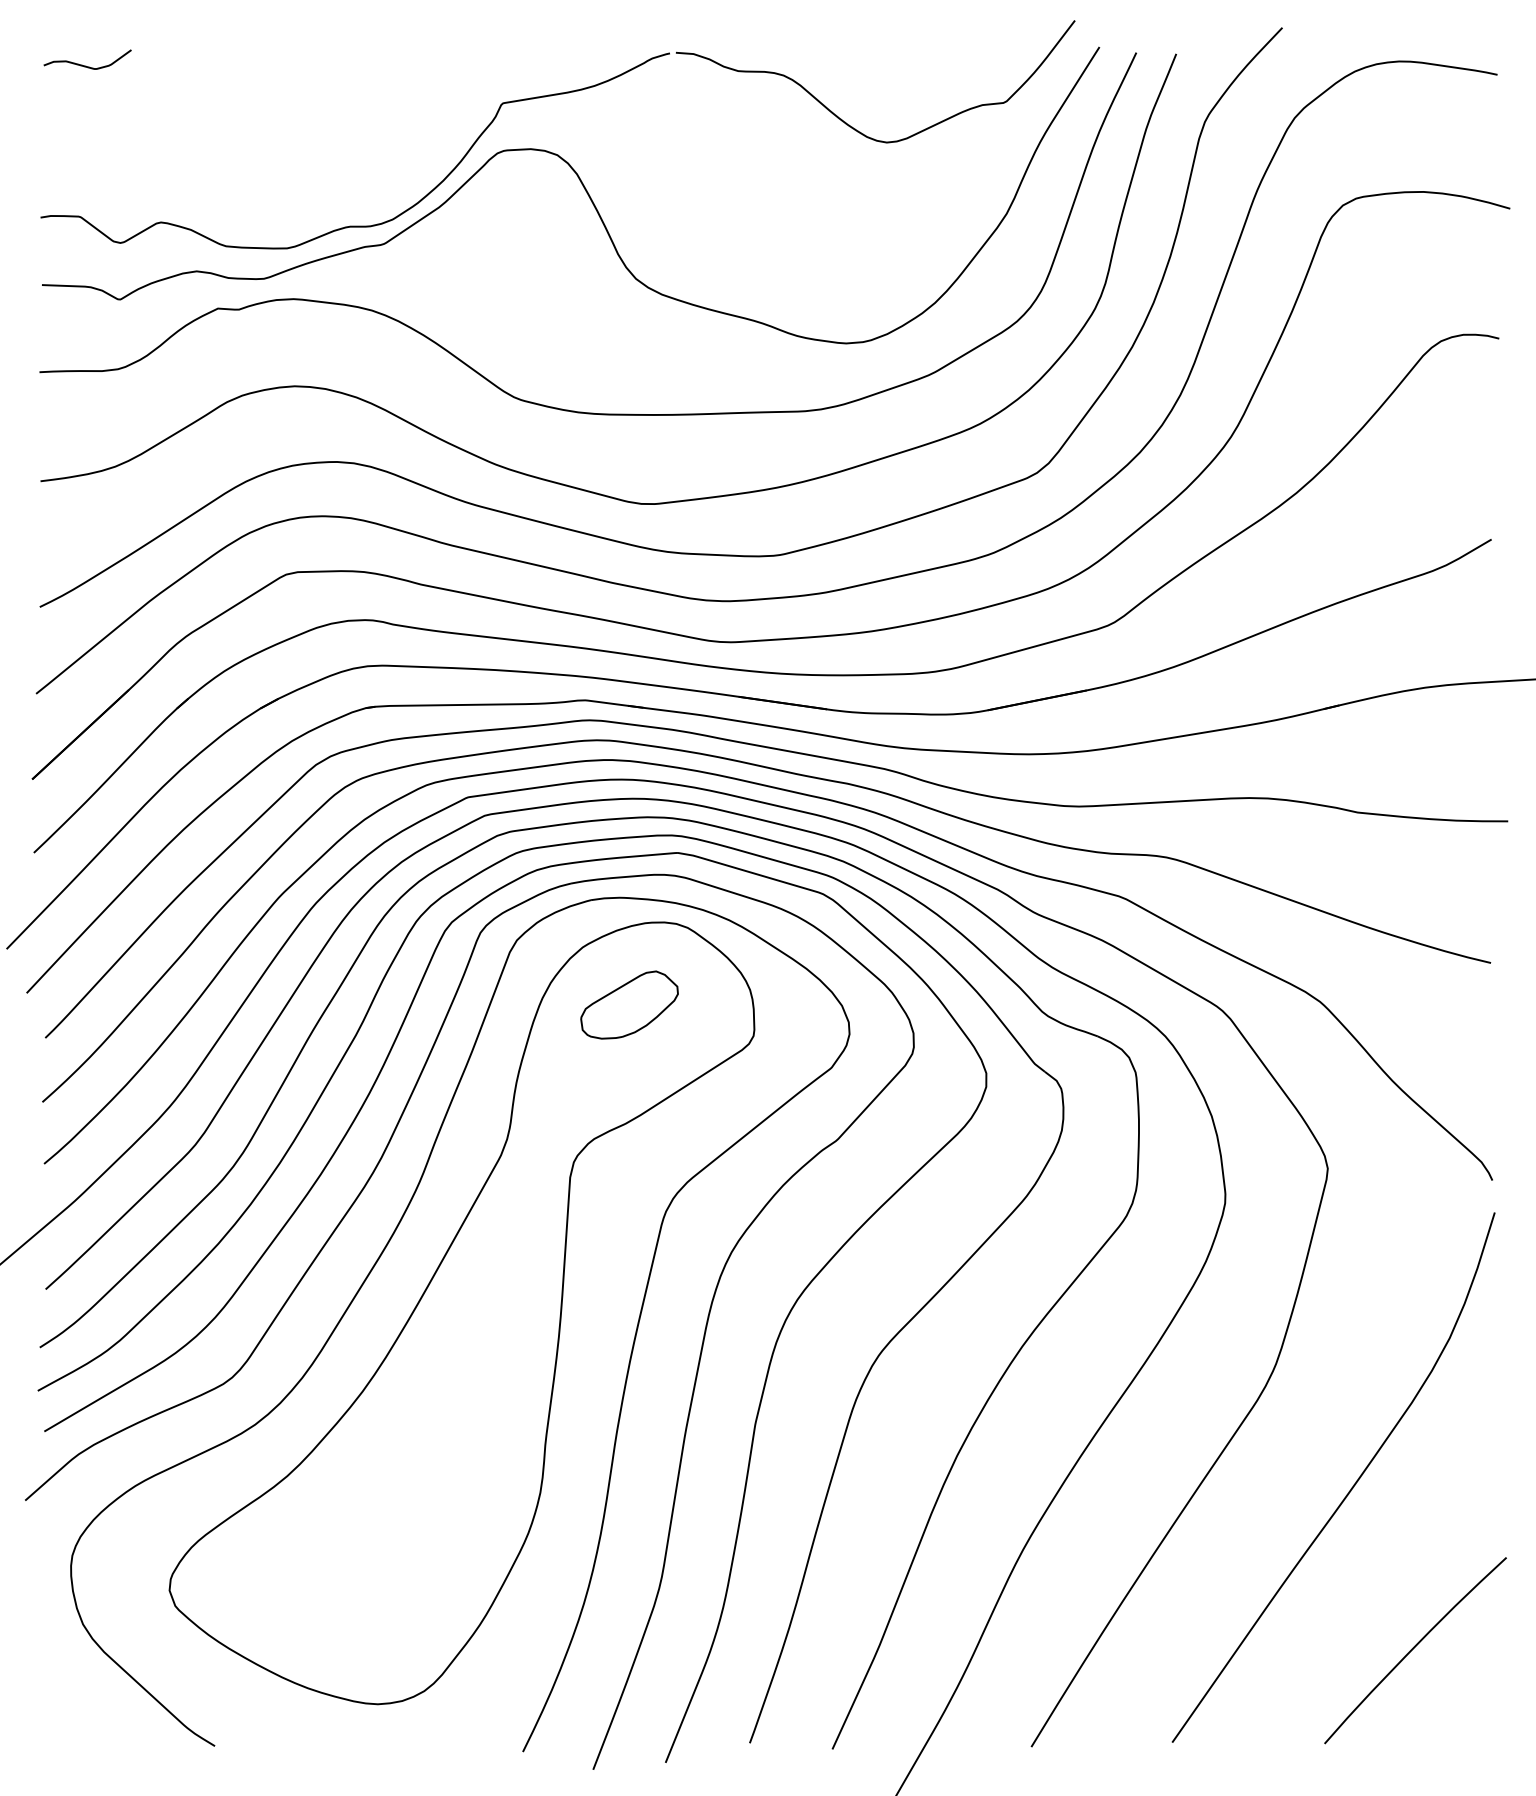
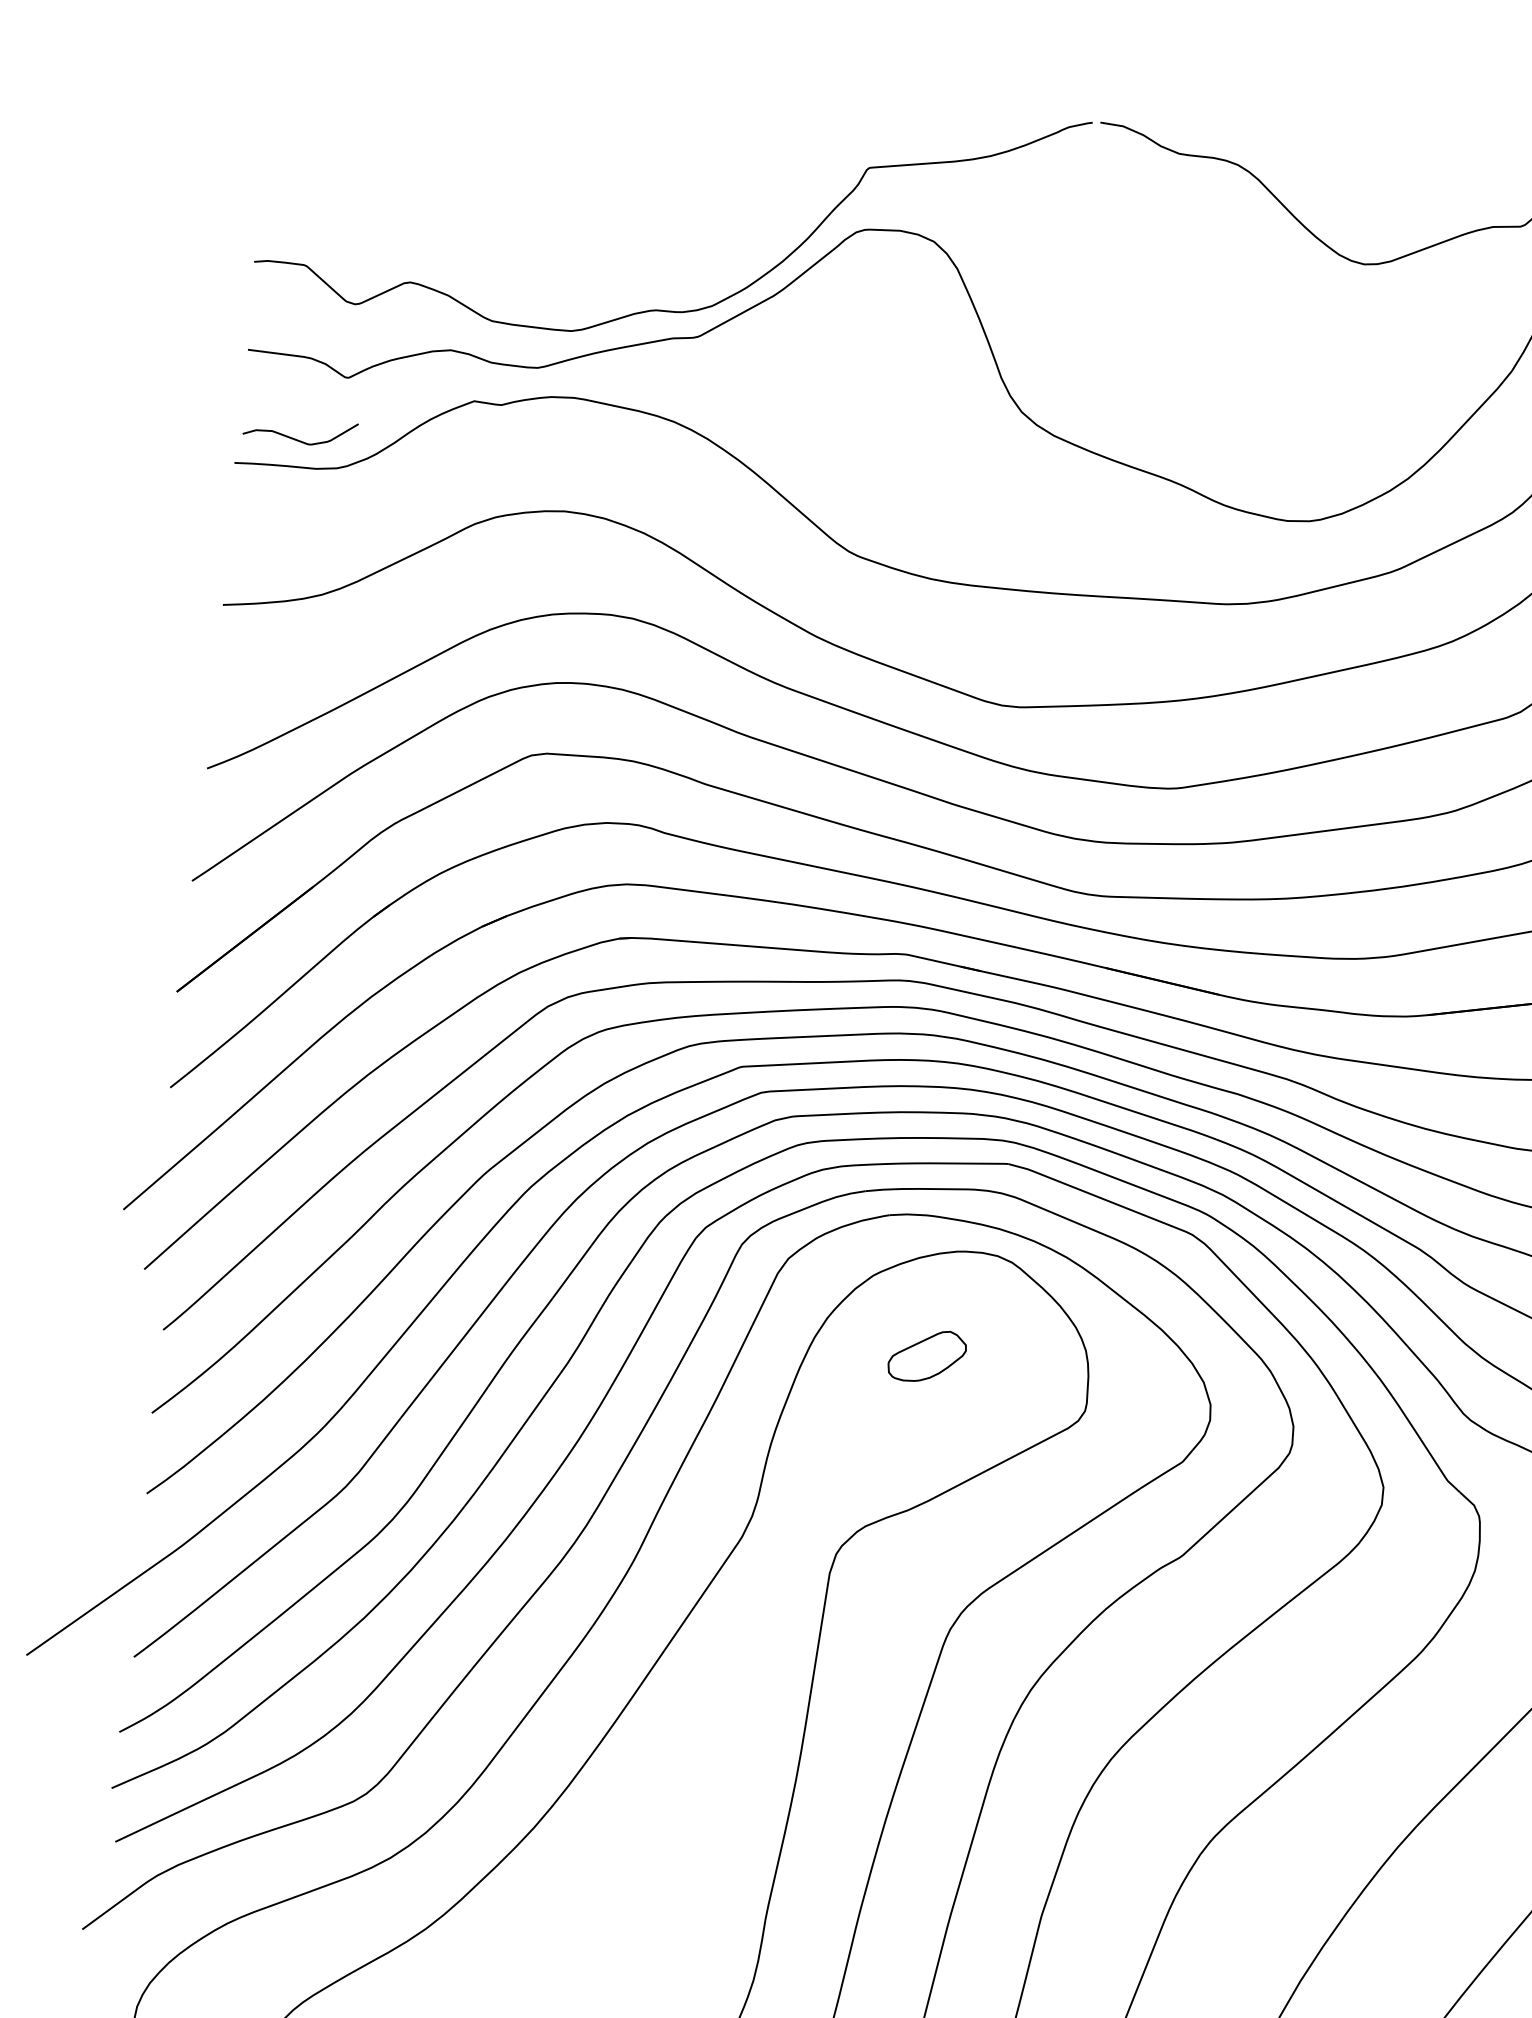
curve: (86, 65) -> (298, 438), moved
part: (629, 1004) -> (927, 1355), size x0.6

